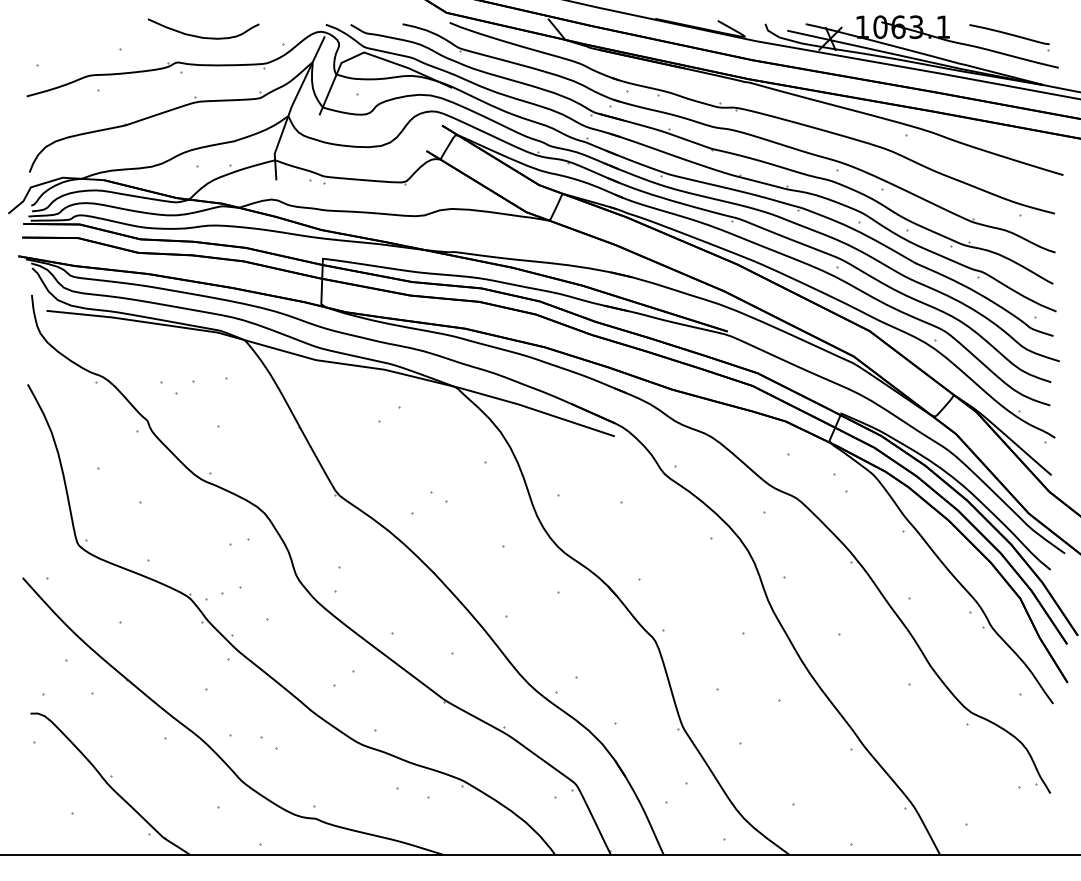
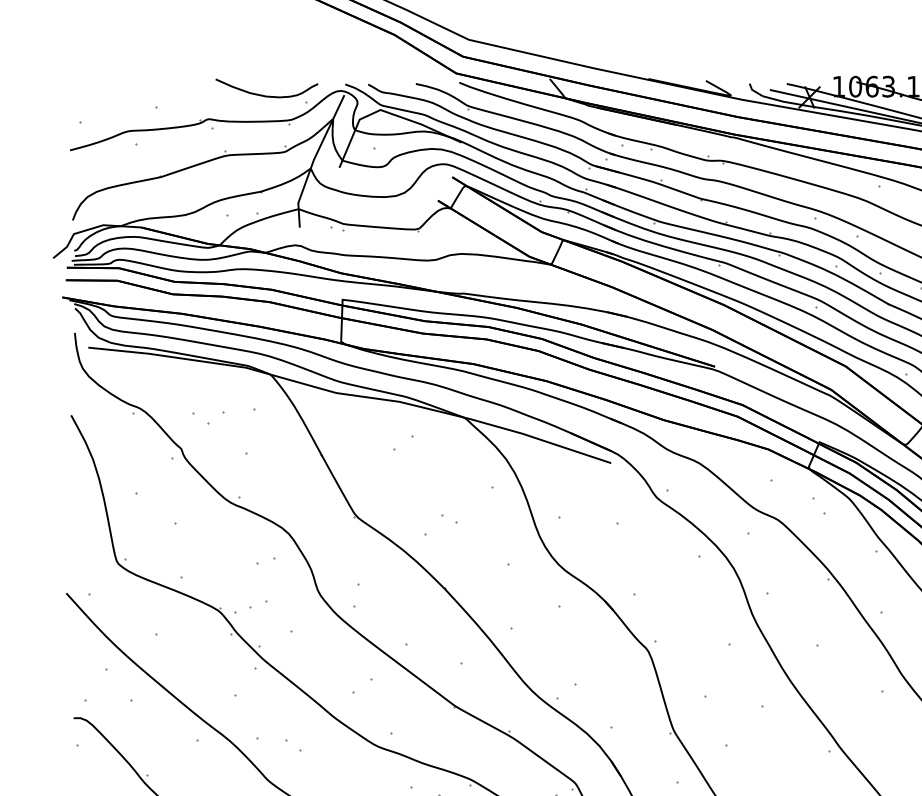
curve: (202, 36) -> (265, 95), moved

